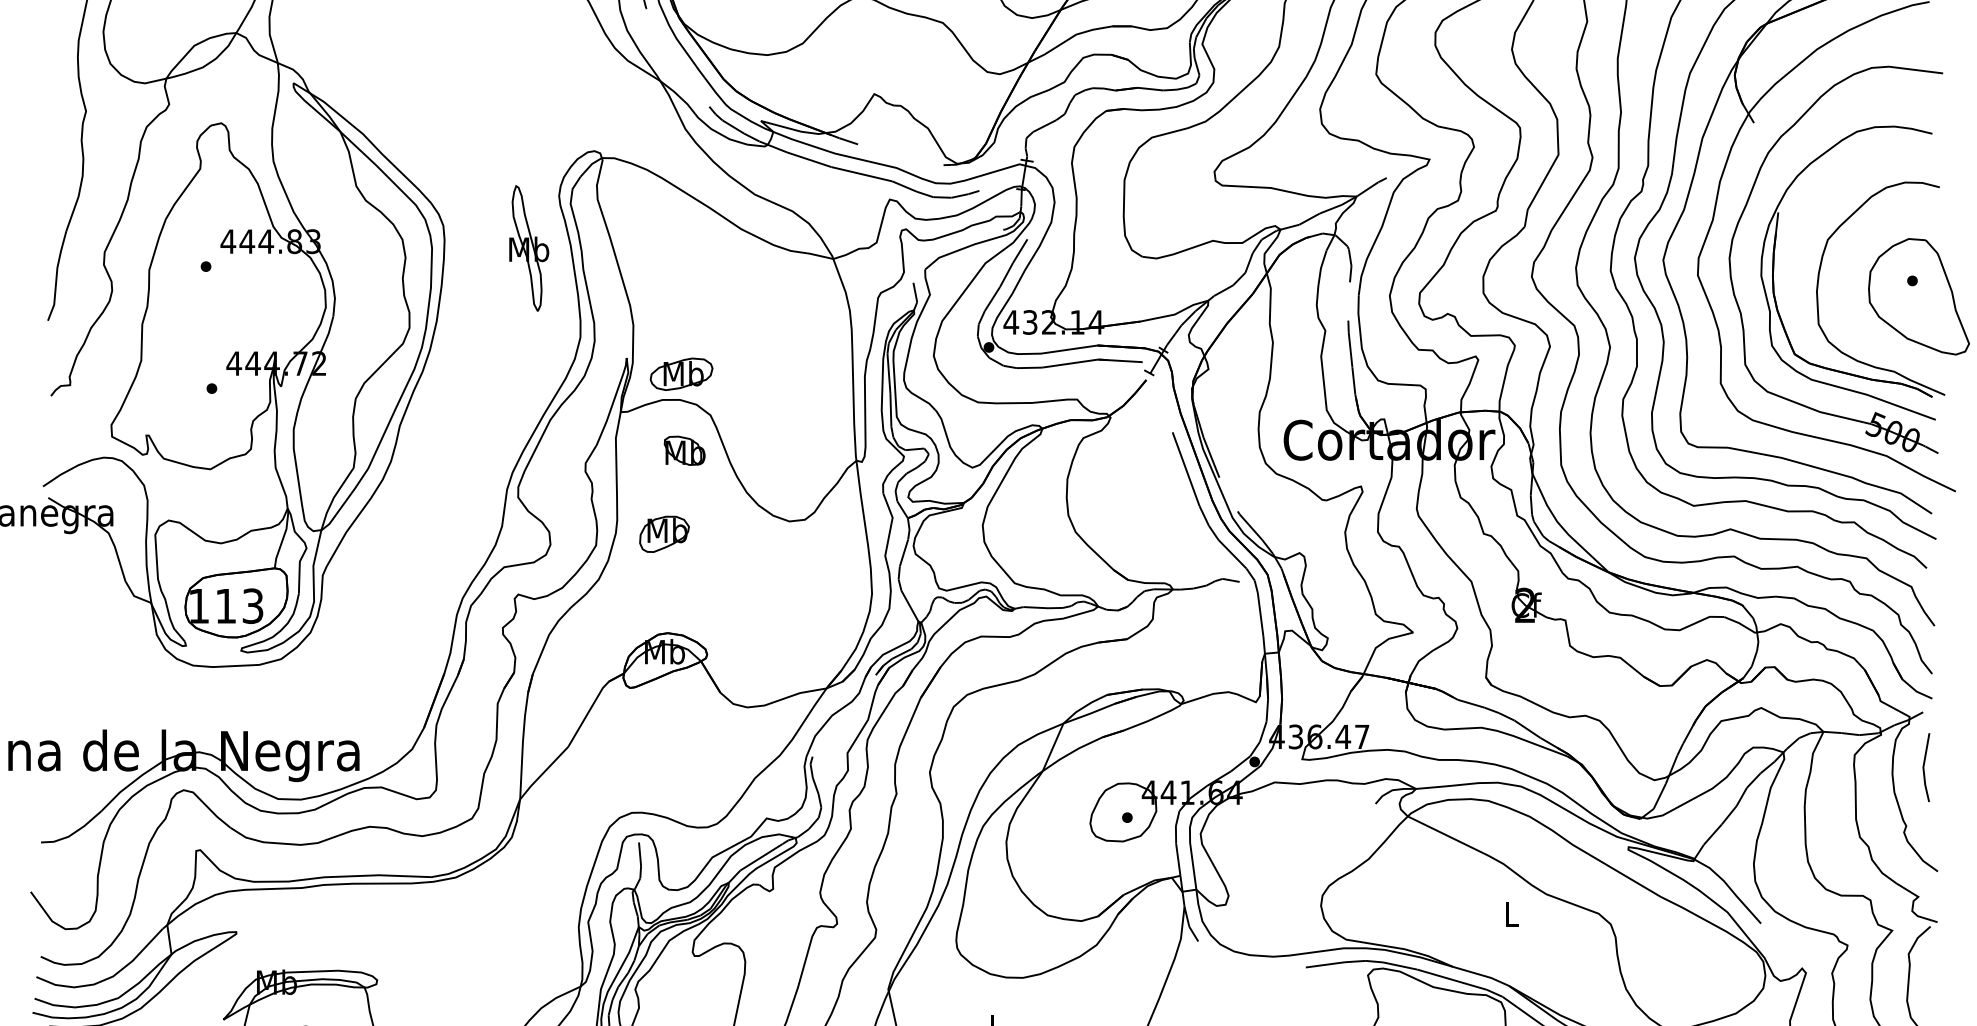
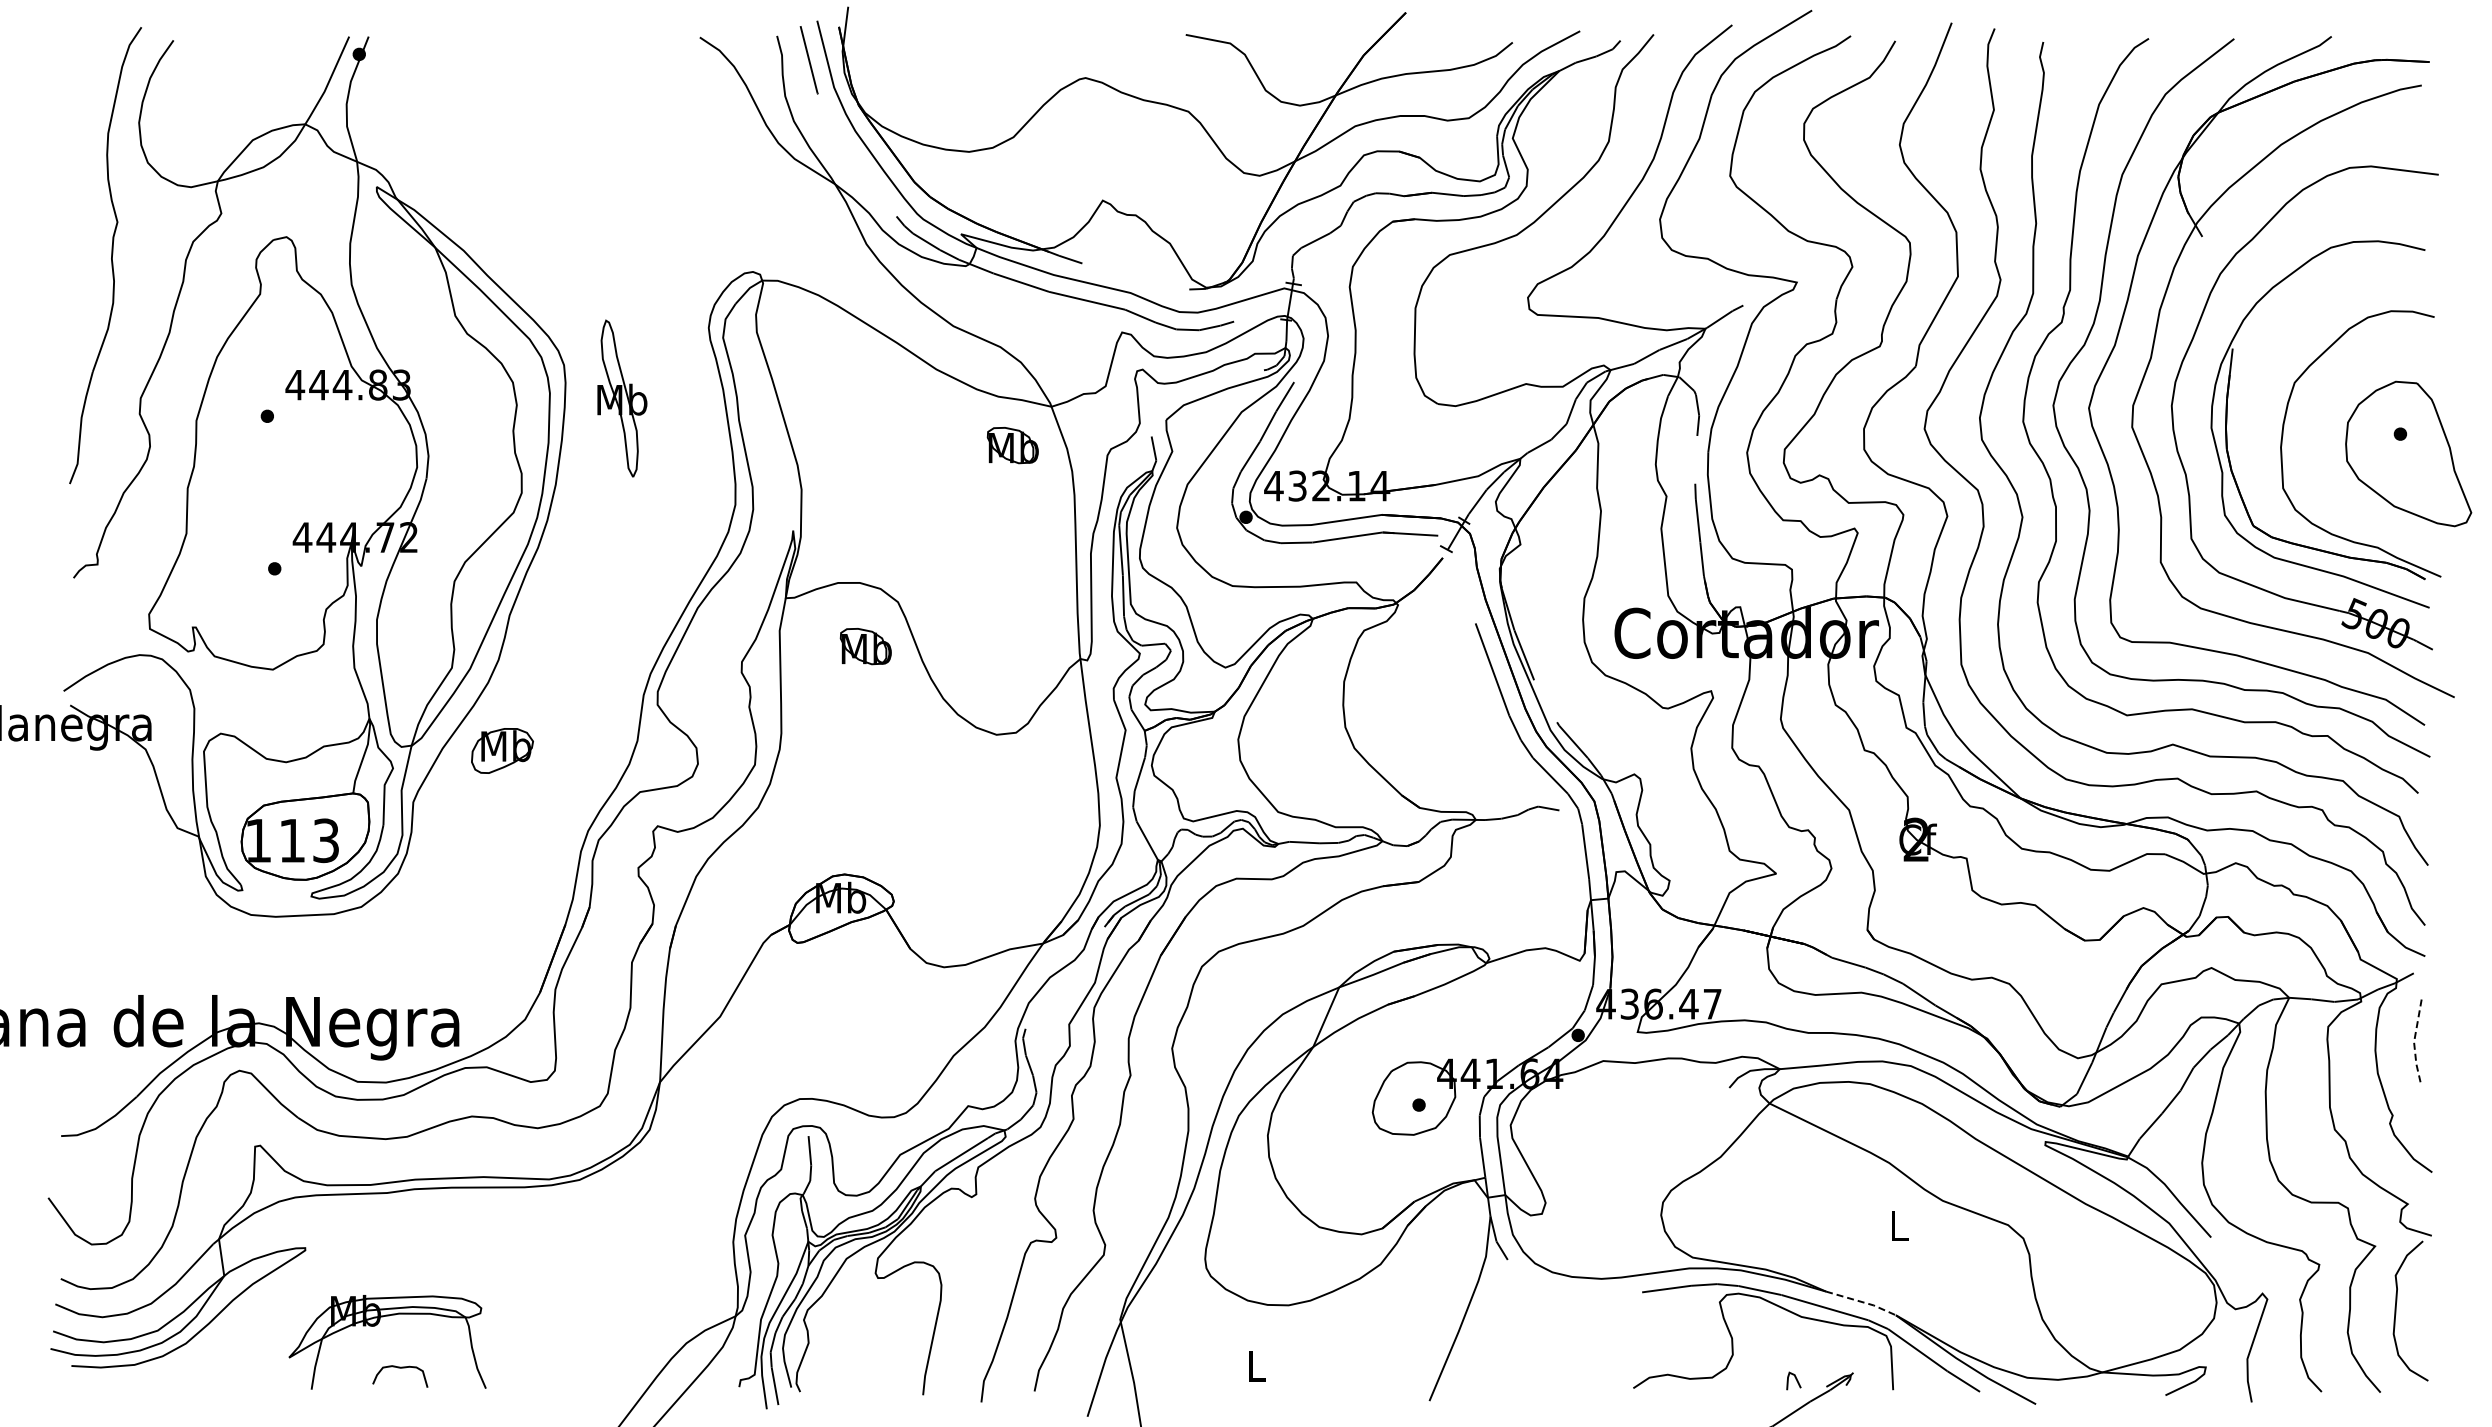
part: (529, 248) -> (622, 398), moved
part: (802, 289) -> (1012, 445), added
part: (681, 373) -> (861, 550), removed
part: (664, 533) -> (502, 750), moved
line: (1923, 768) -> (2414, 1043), solid -> dashed
line: (1482, 975) -> (1862, 1302), solid -> dashed

